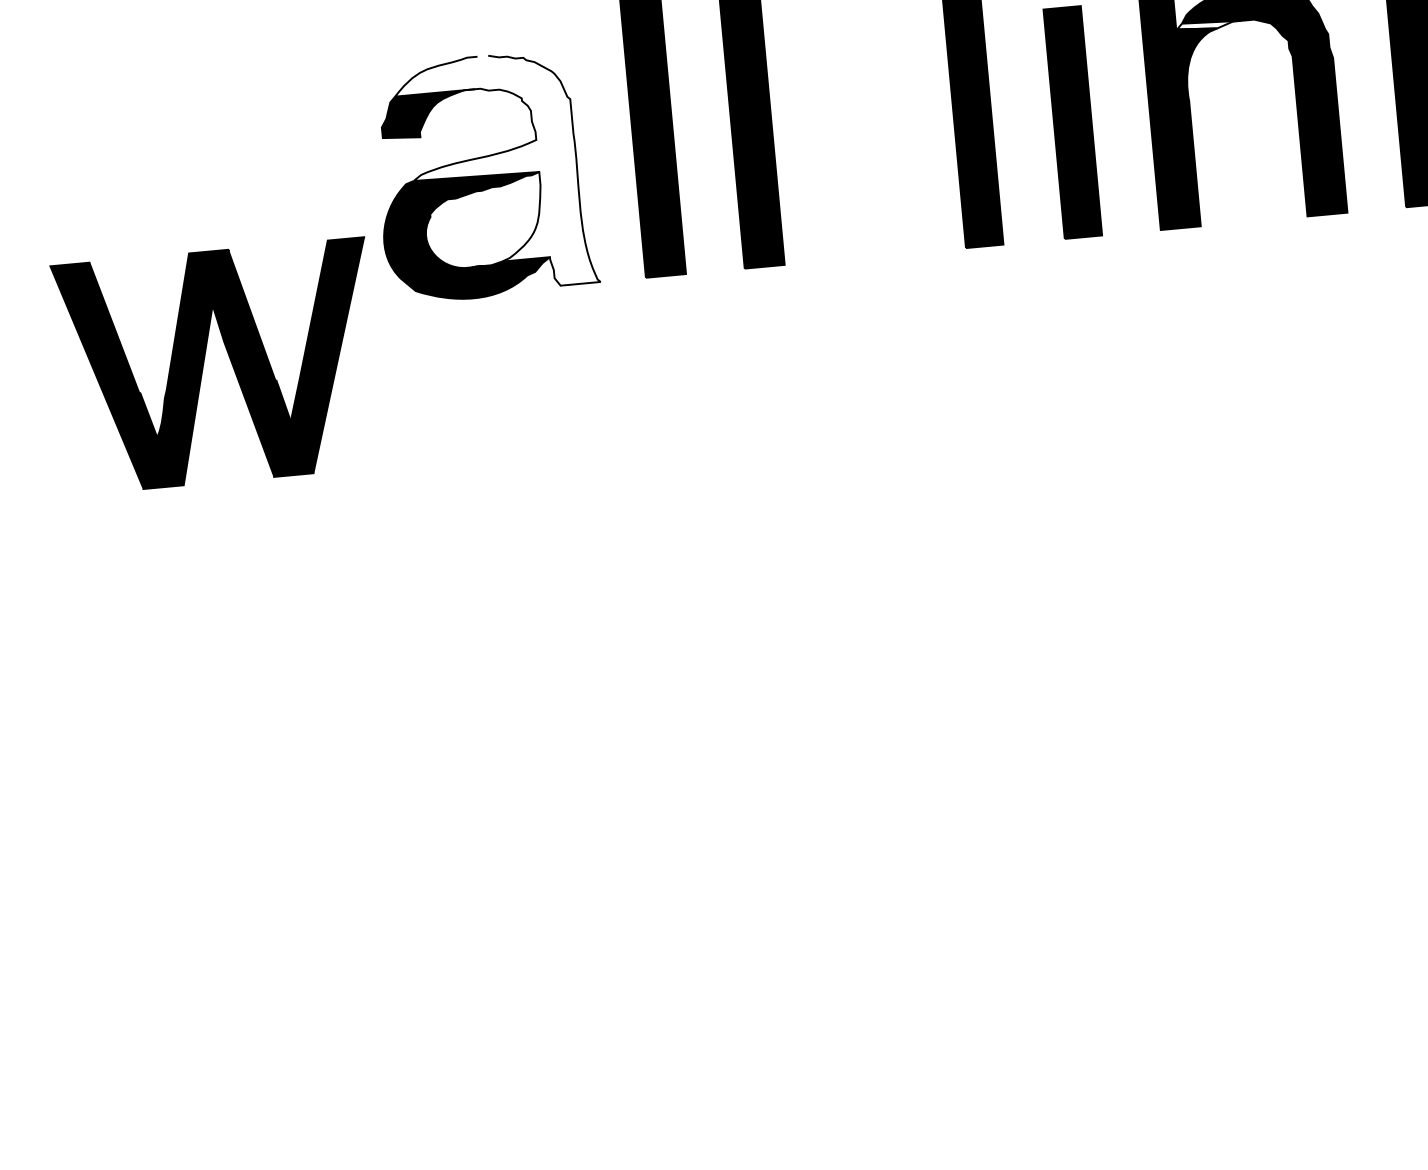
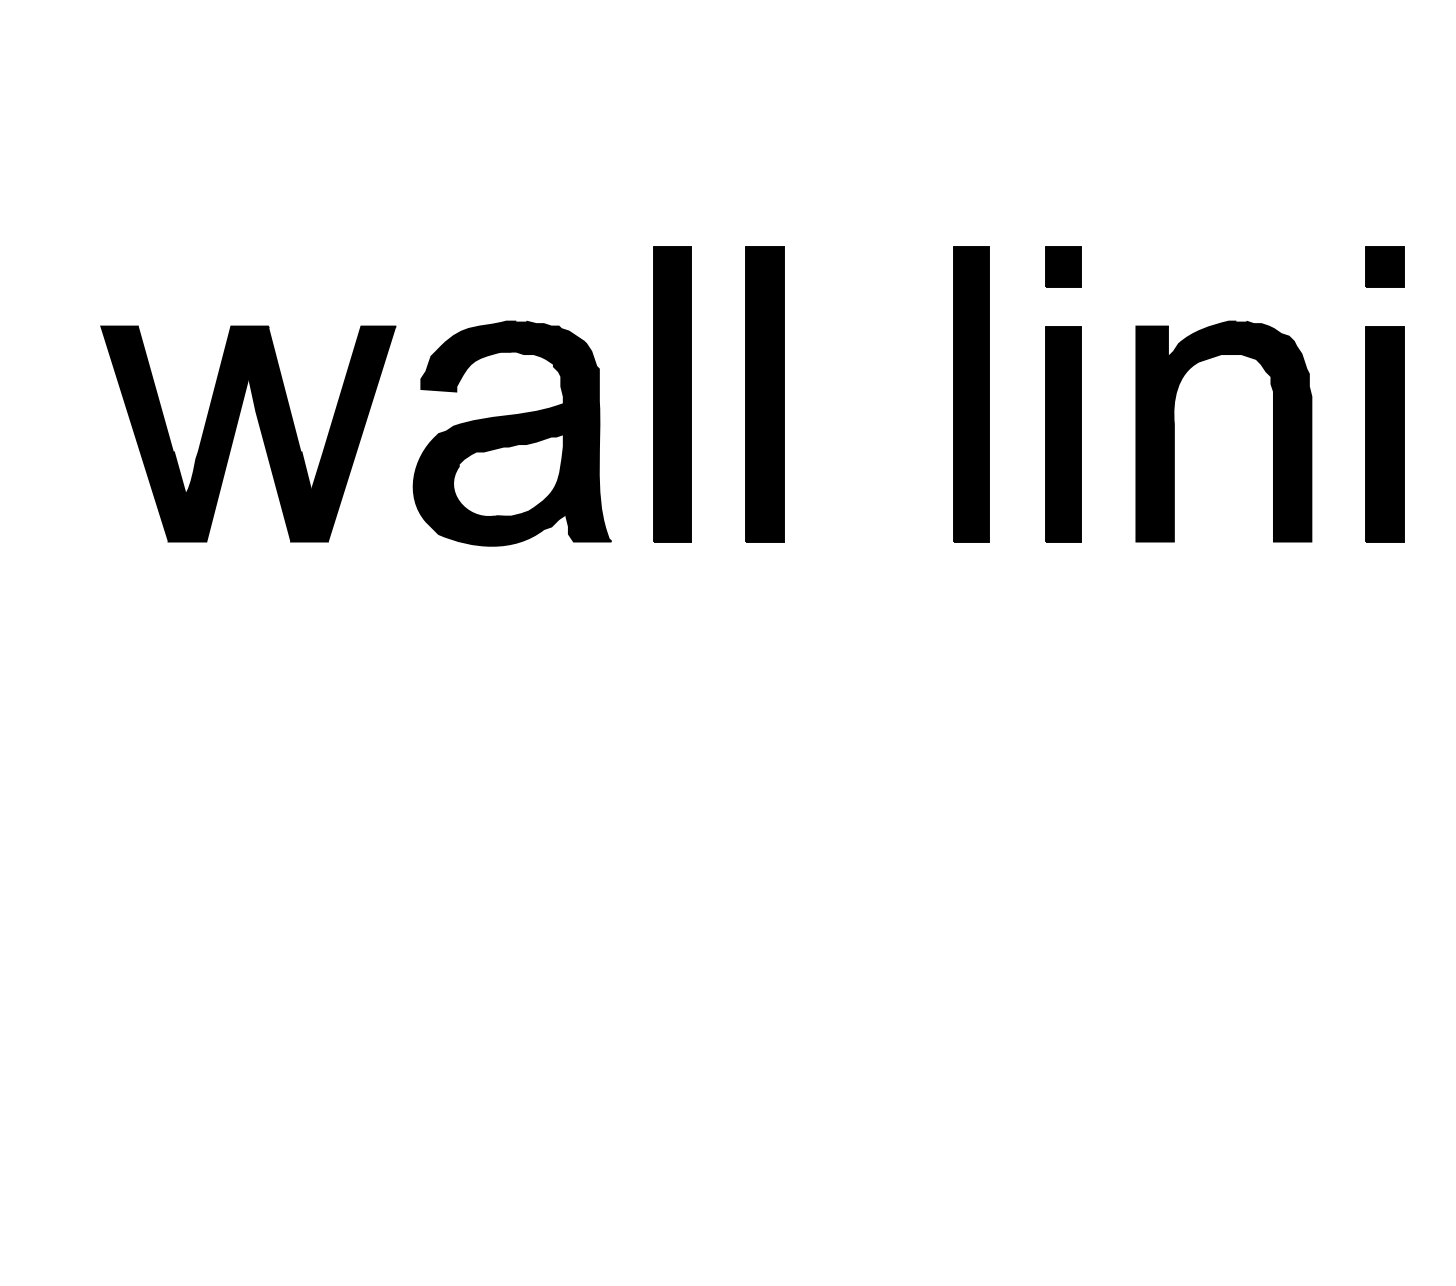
fill: (1208, 25) -> (1198, 355), added
fill: (496, 173) -> (523, 431), added
part: (230, 362) -> (260, 431), moved

